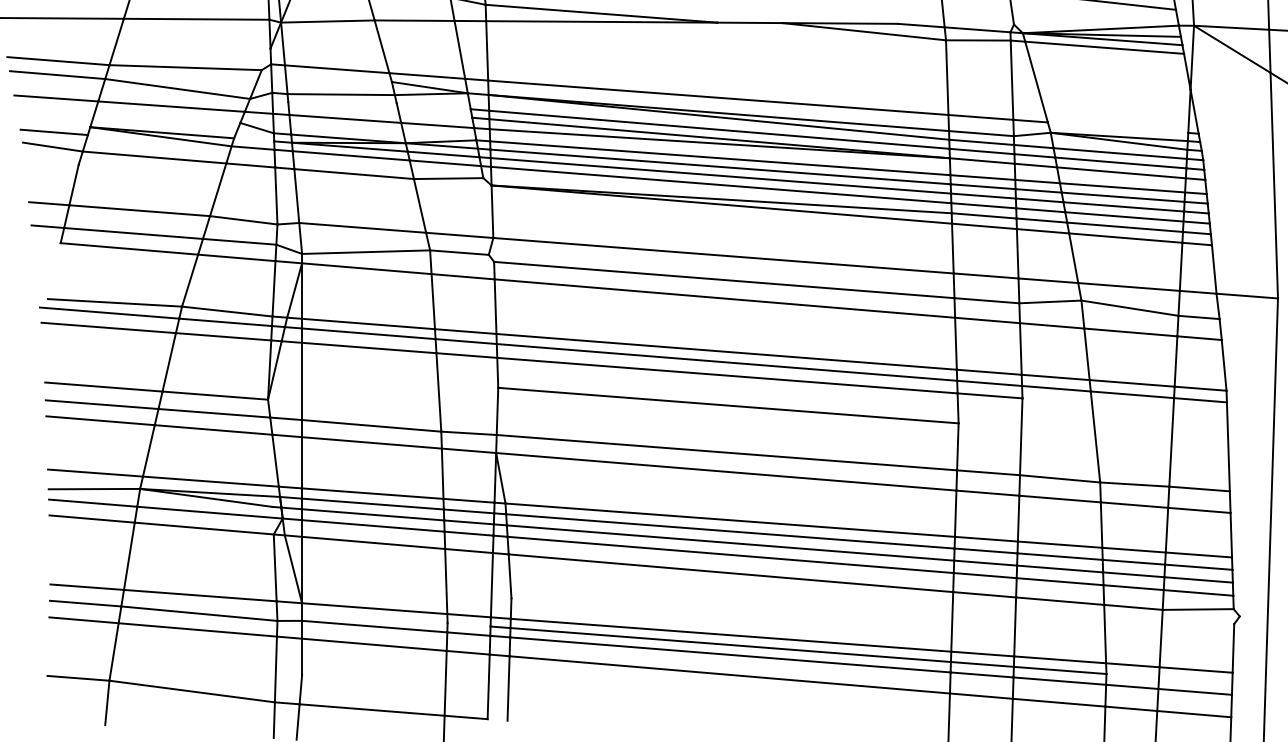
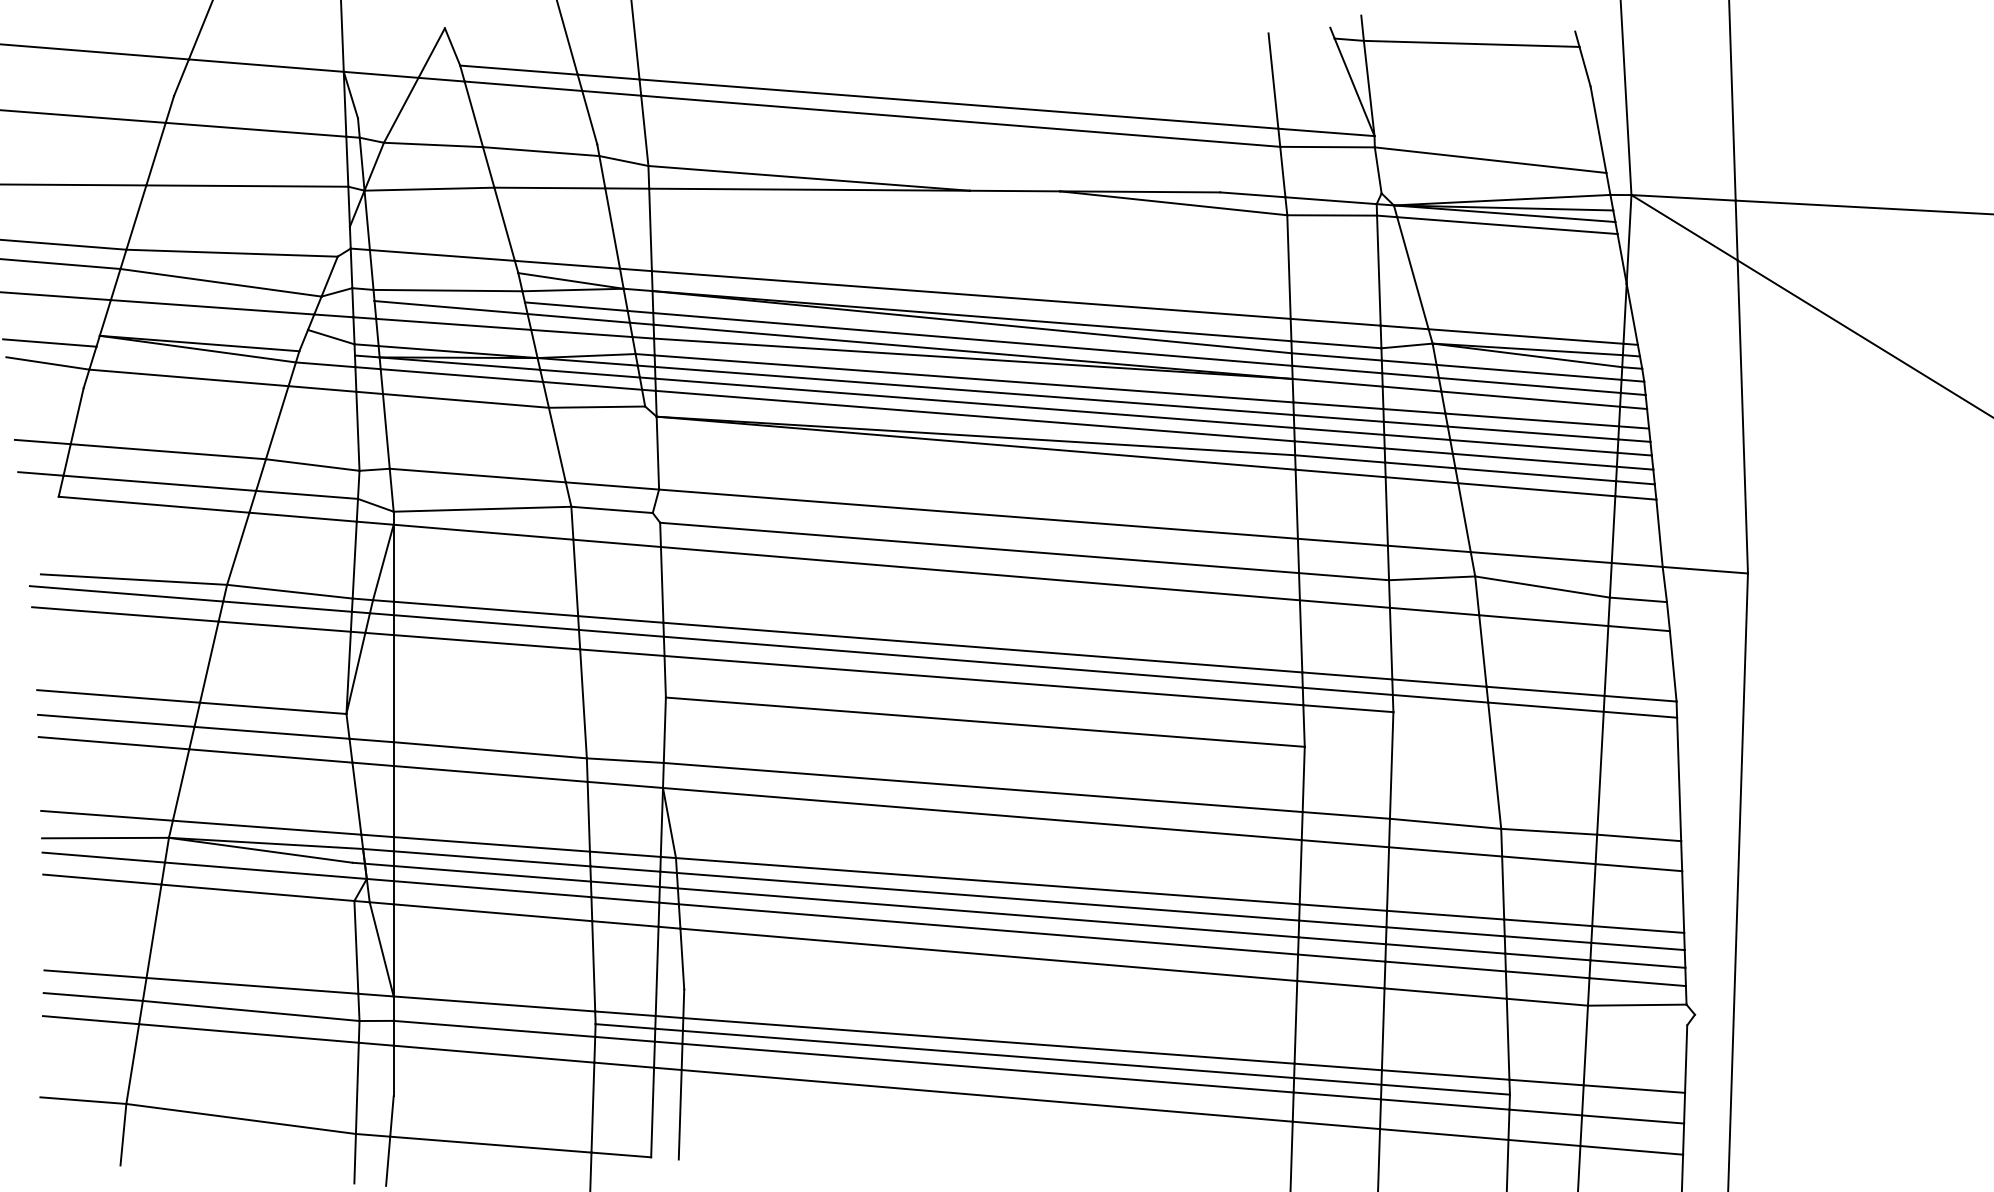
line: (433, 106) -> (575, 306), added
line: (379, 109) -> (501, 311), added
line: (1117, 127) -> (1525, 336), added
line: (469, 624) -> (625, 1026), added

